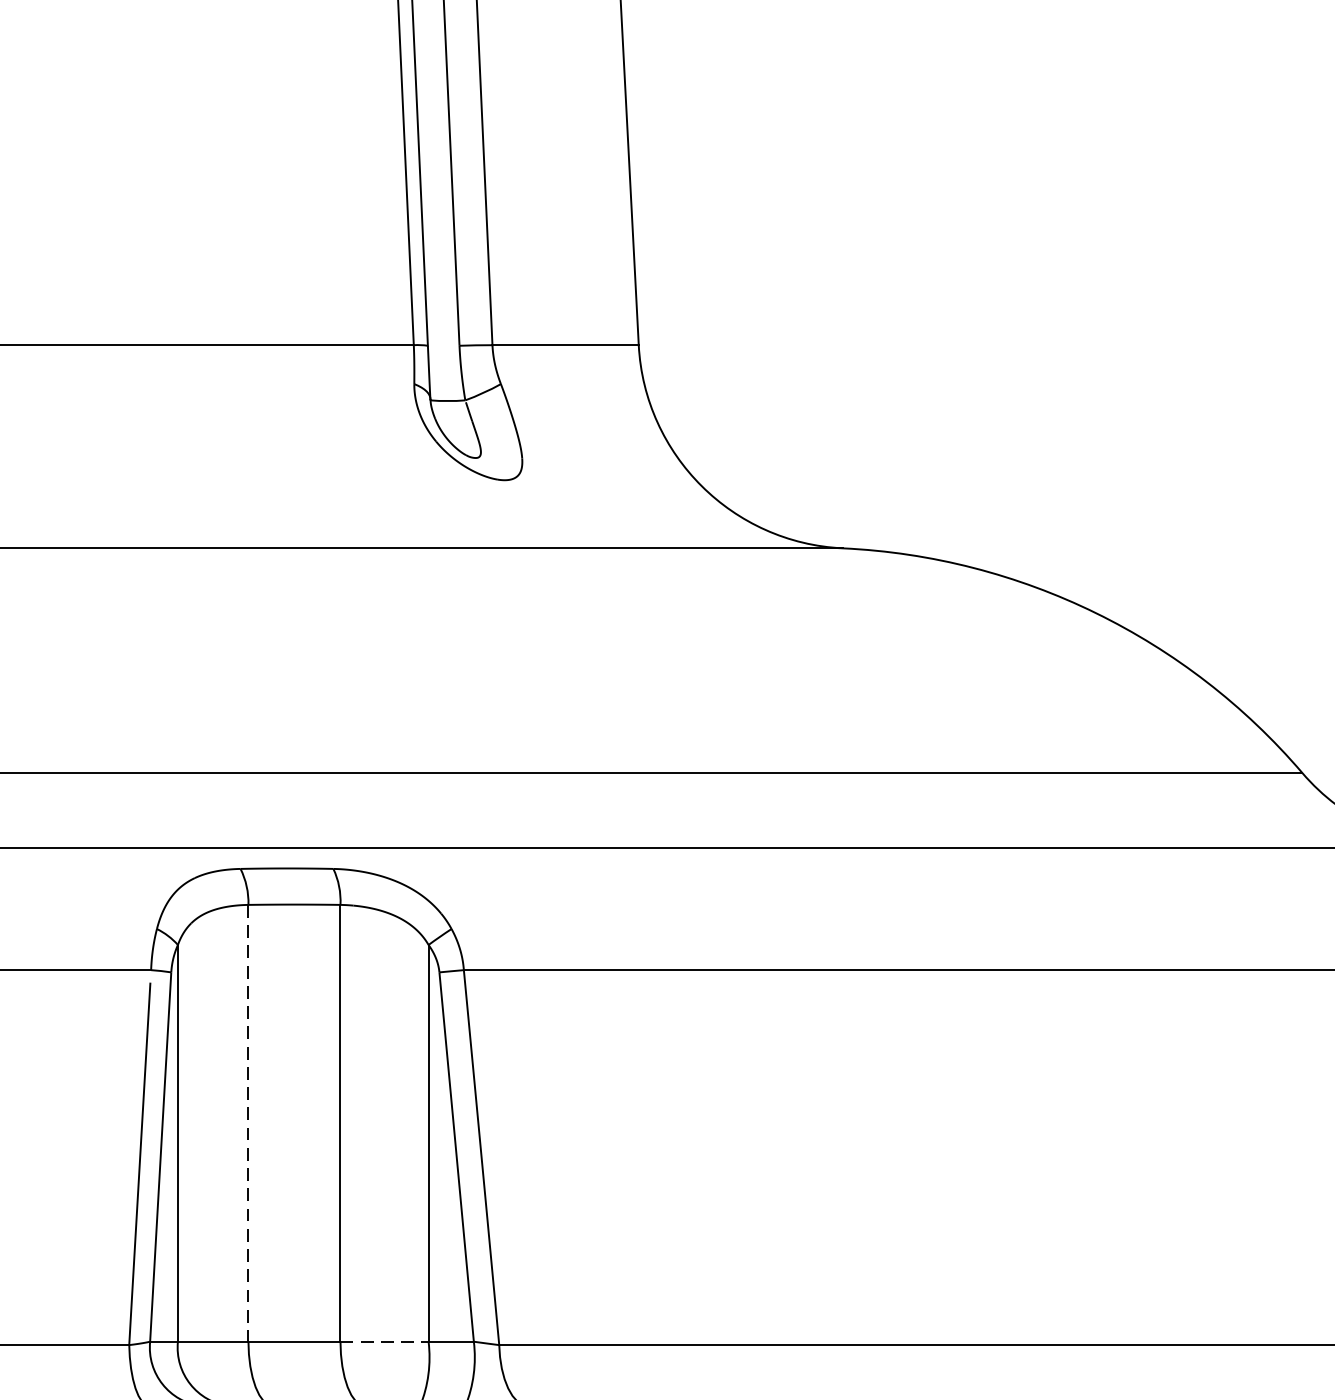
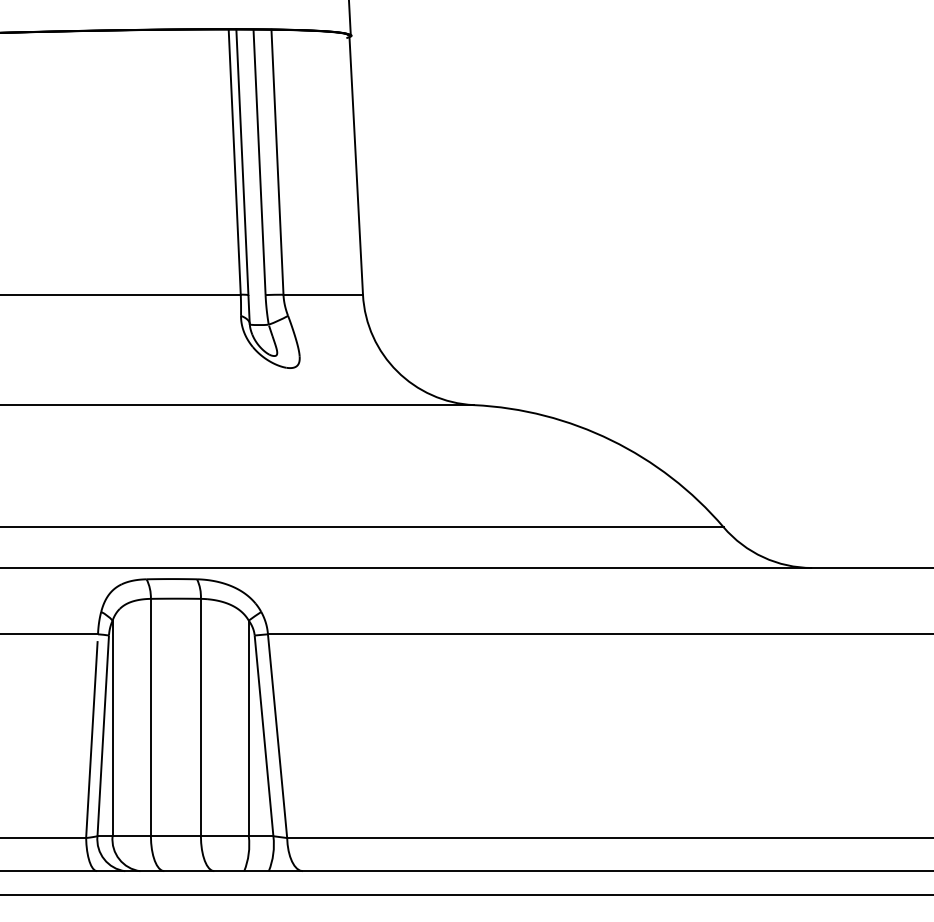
line: (247, 1123) -> (150, 717), dashed -> solid
line: (383, 1342) -> (224, 836), dashed -> solid

